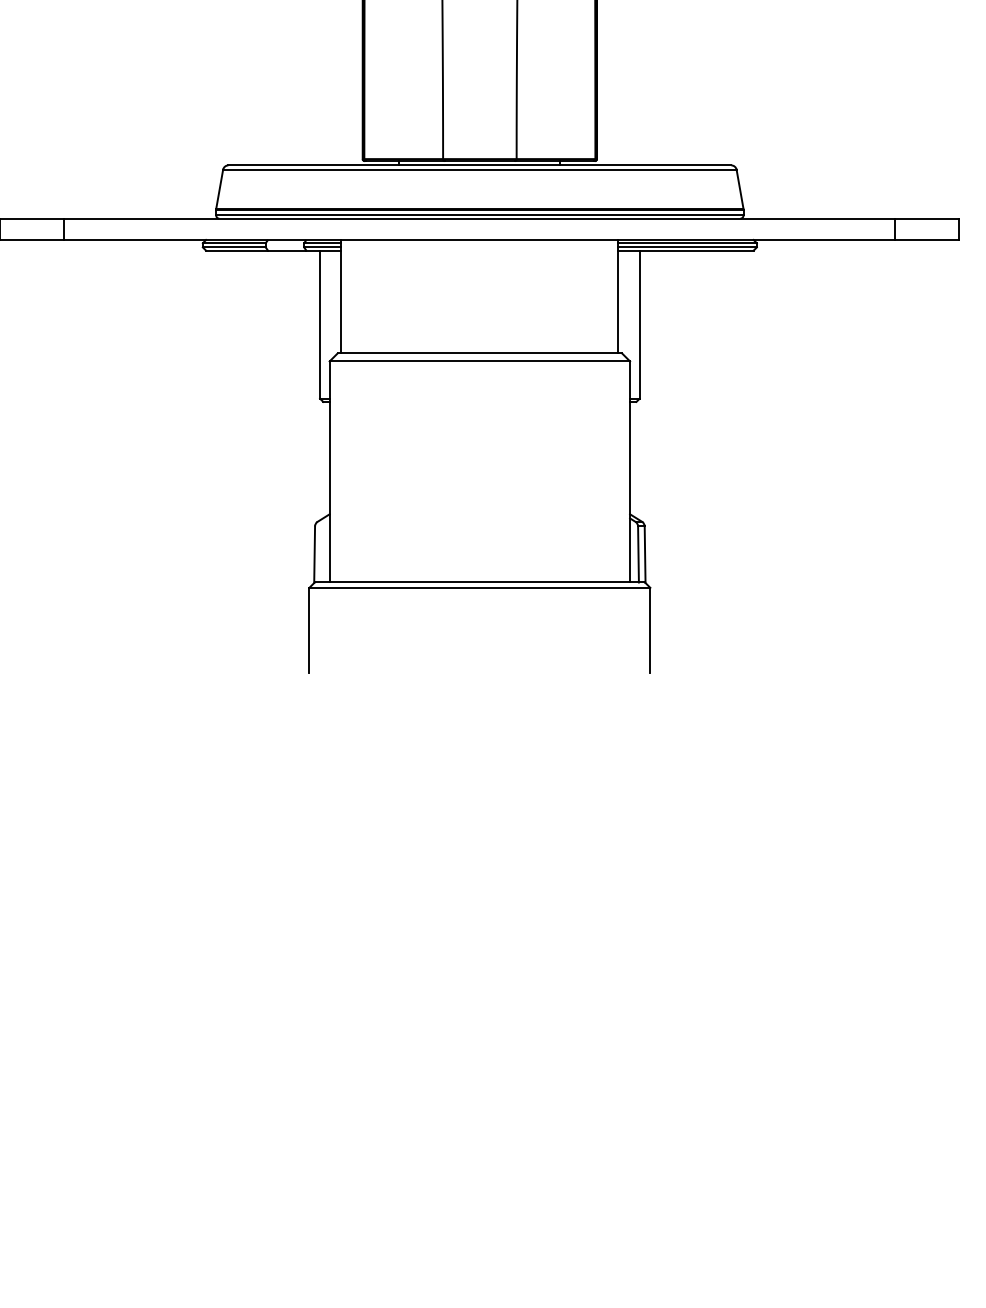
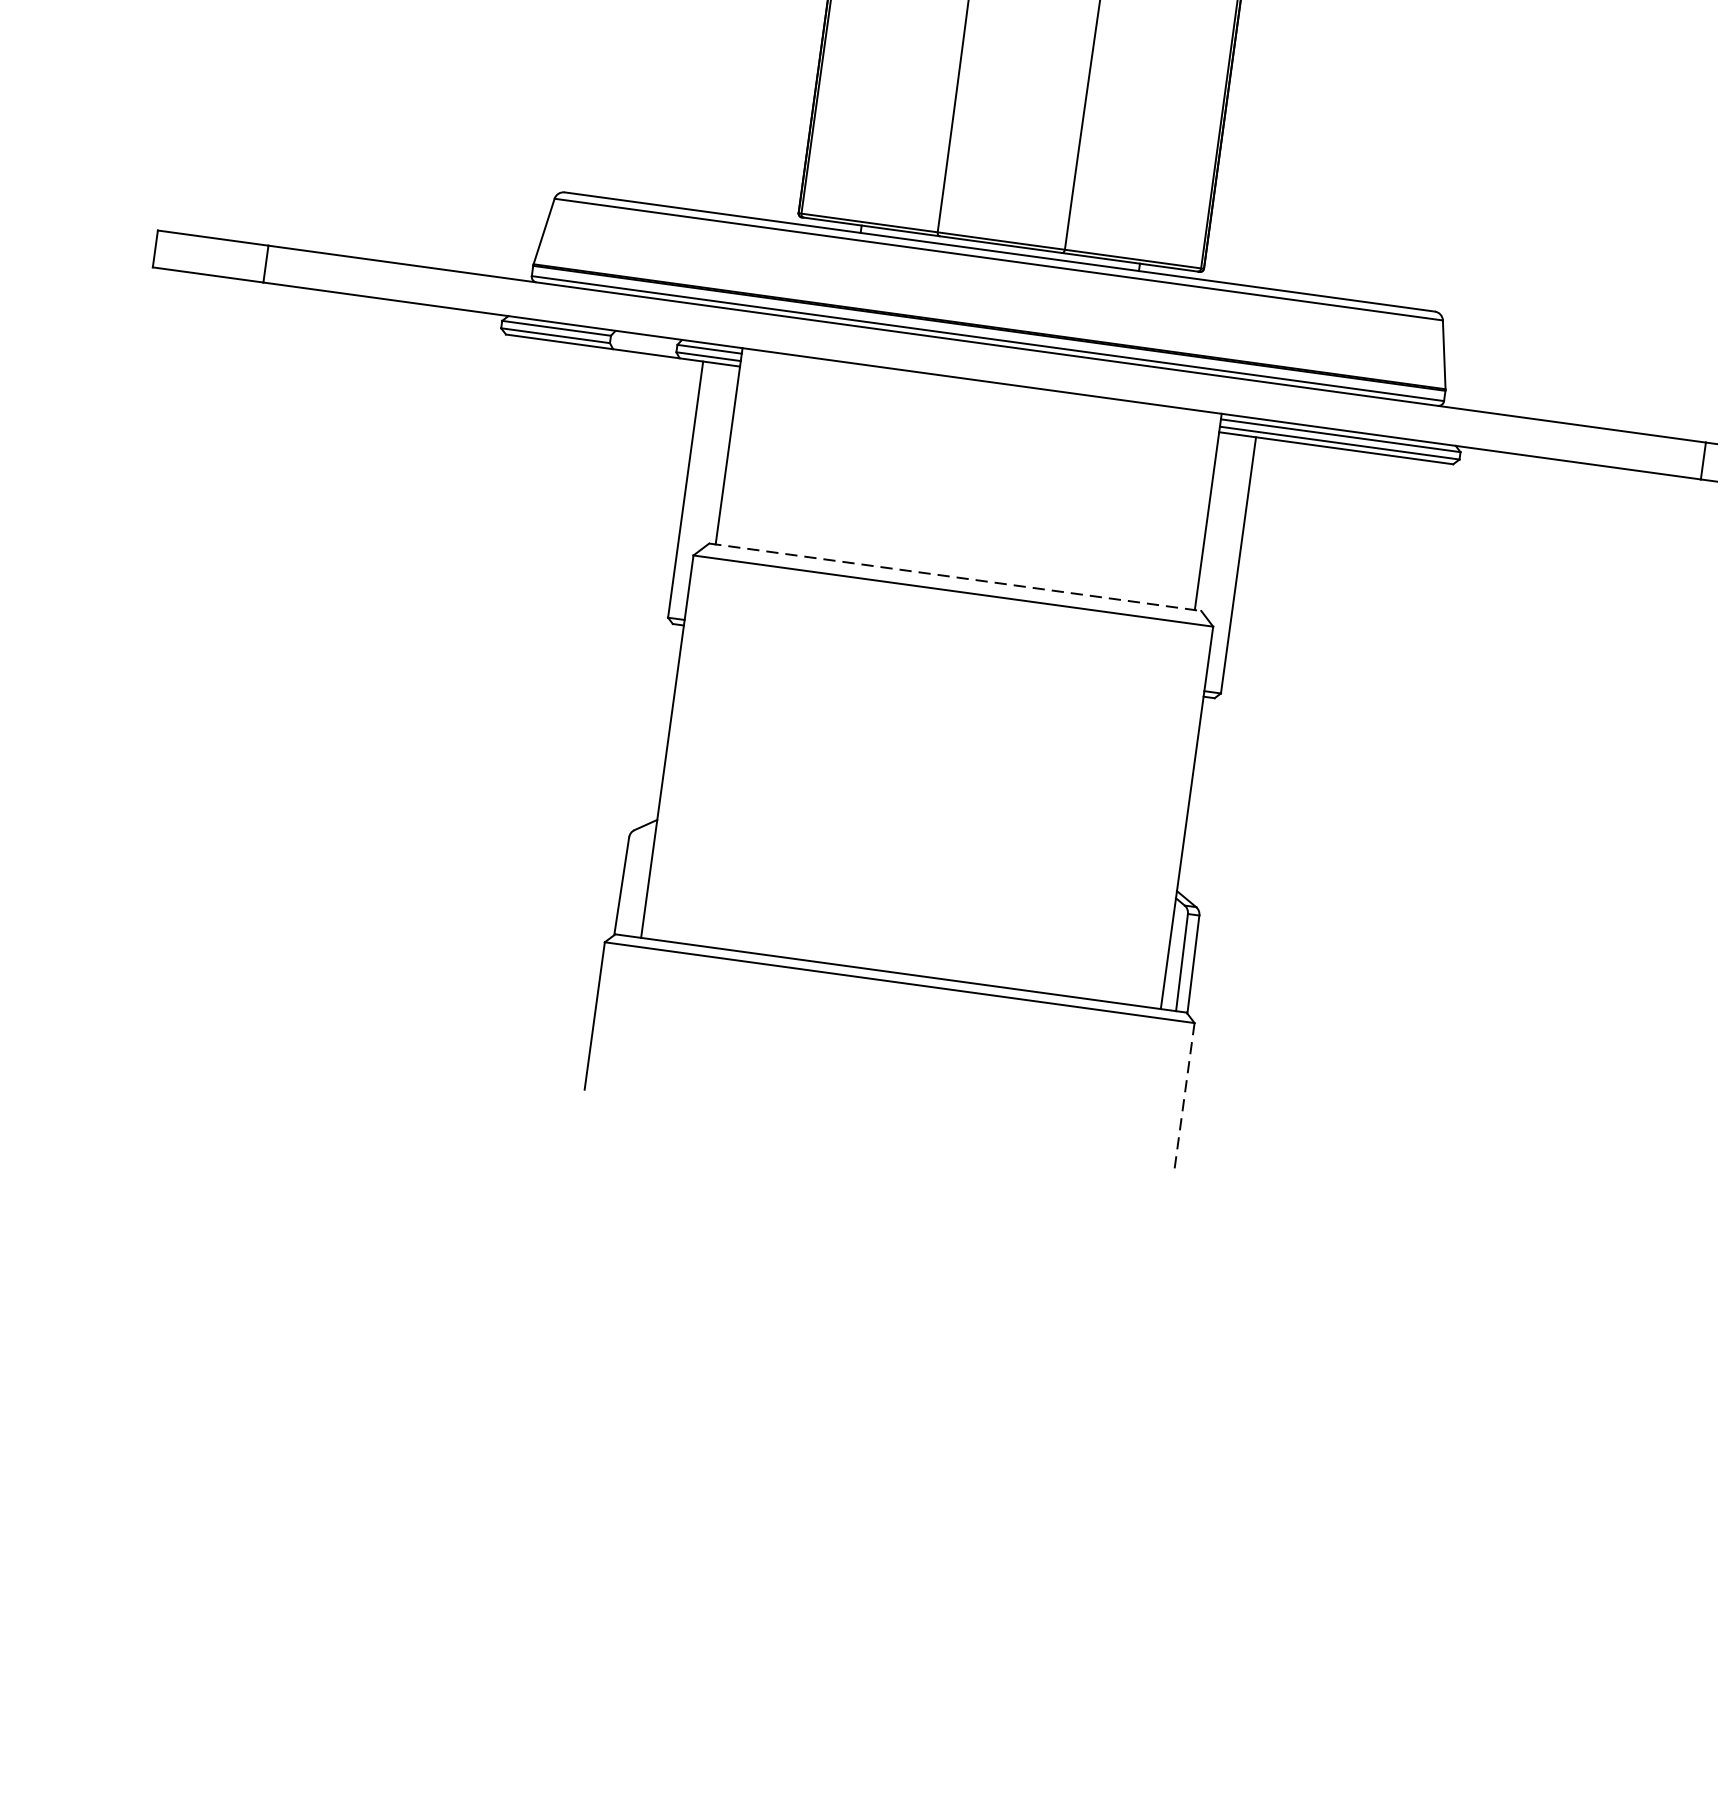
line: (480, 353) -> (956, 577), solid -> dashed
line: (650, 630) -> (1184, 1096), solid -> dashed

